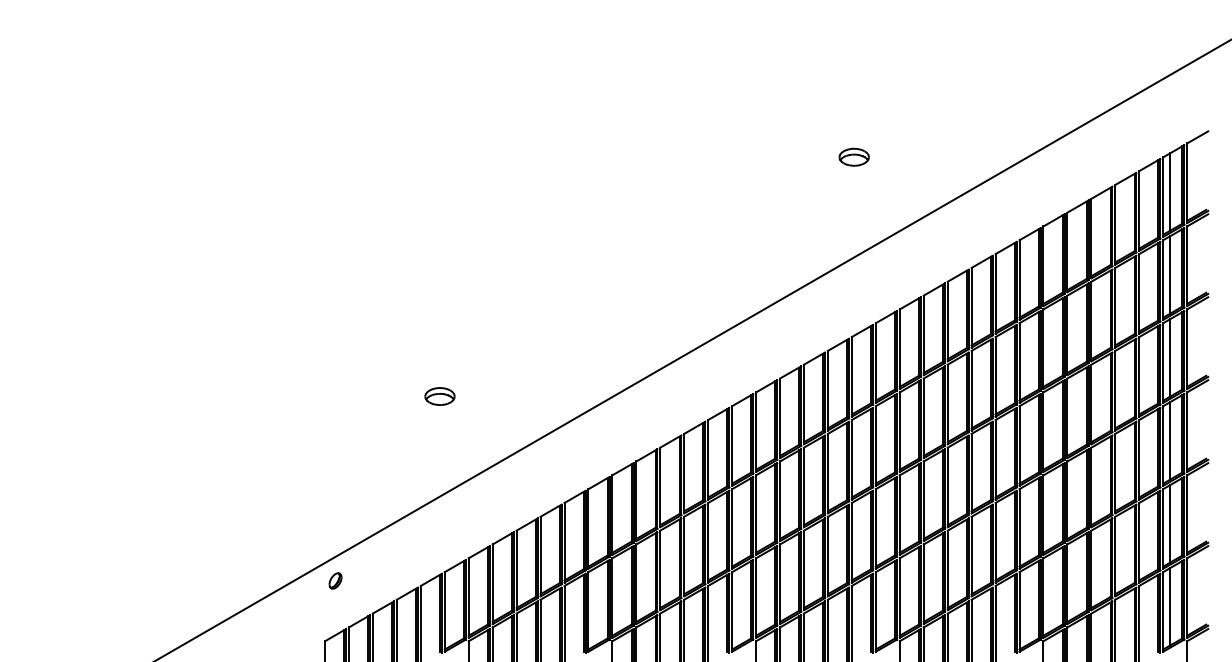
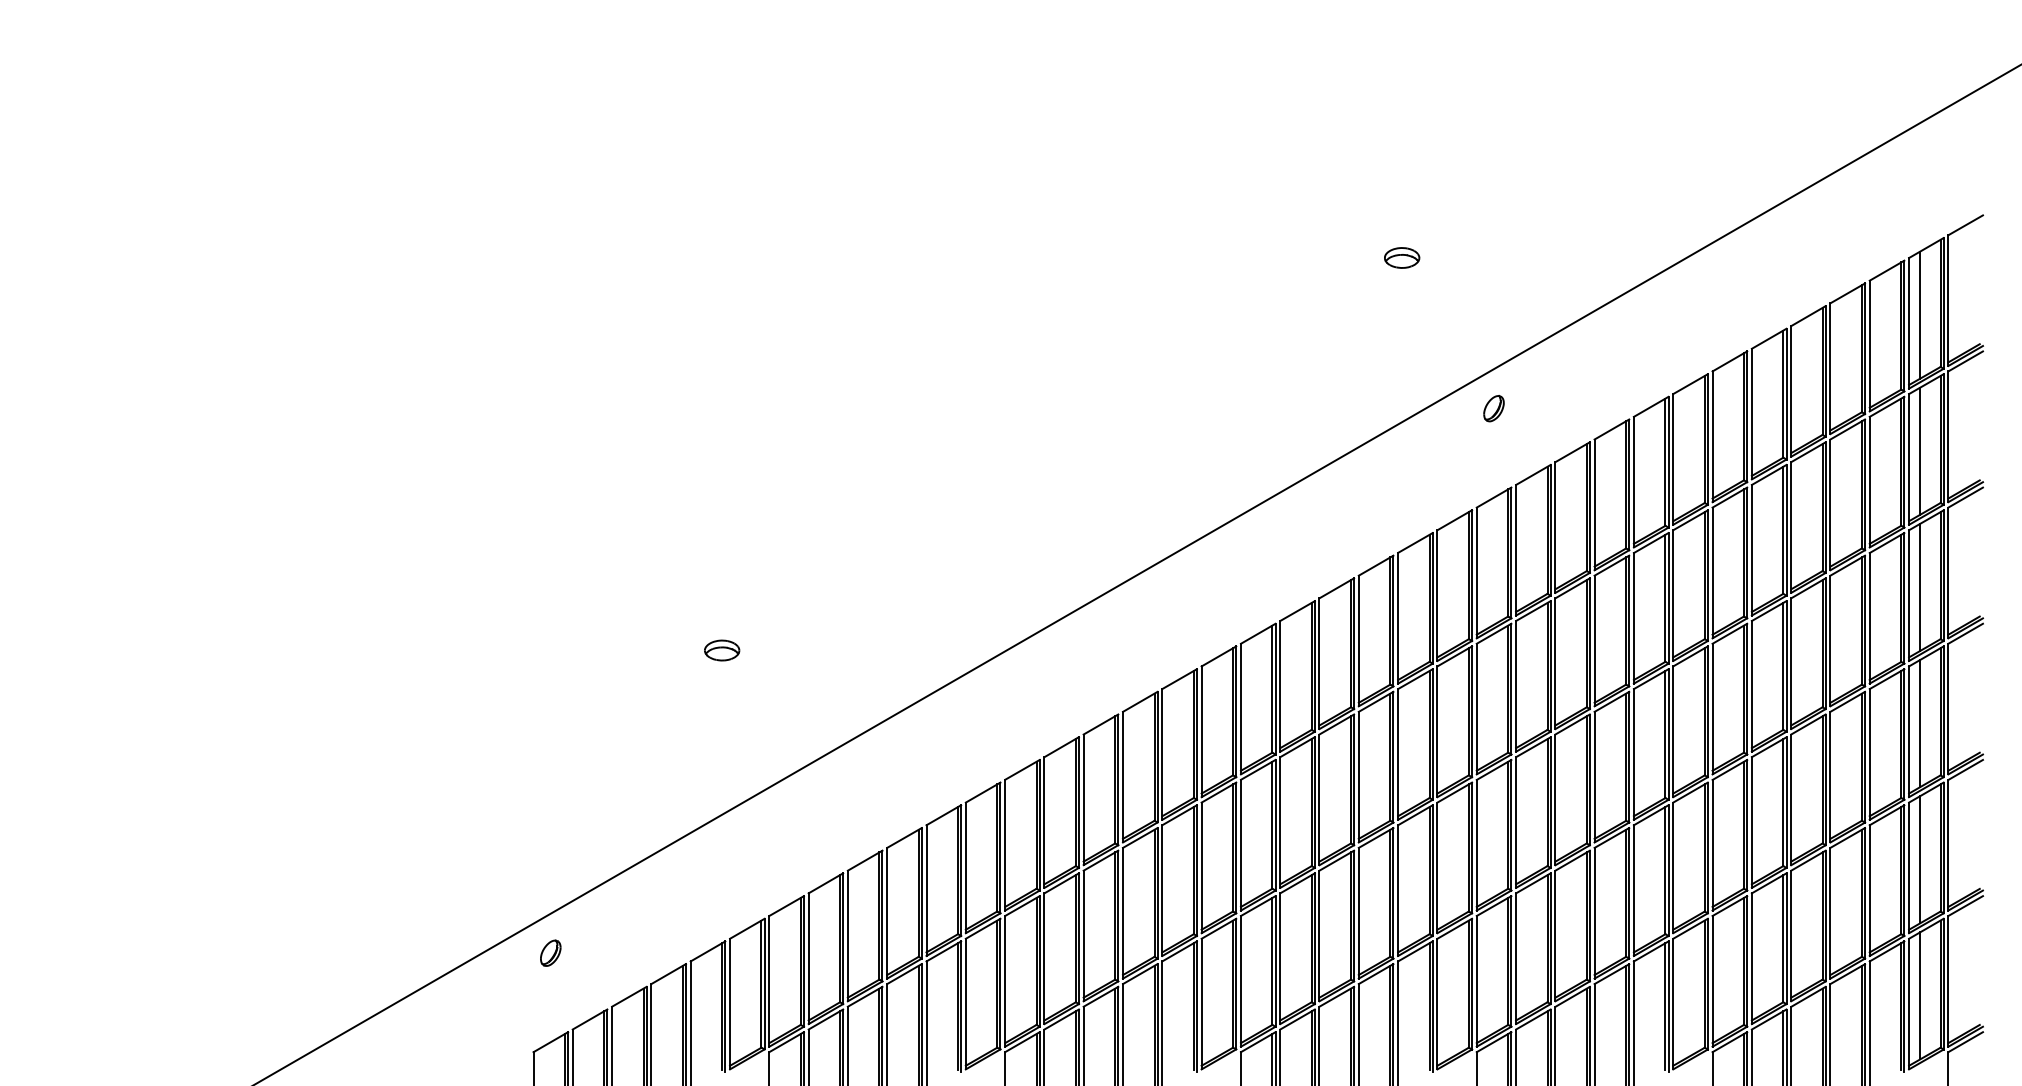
part: (854, 157) -> (1402, 258), size x0.71
part: (910, 248) -> (1494, 407), added
part: (439, 396) -> (721, 650), size x0.71

